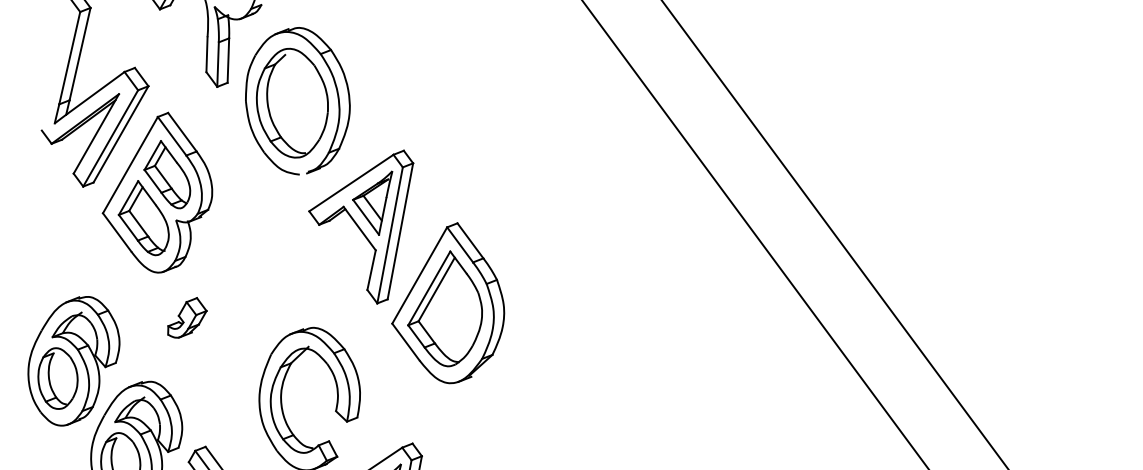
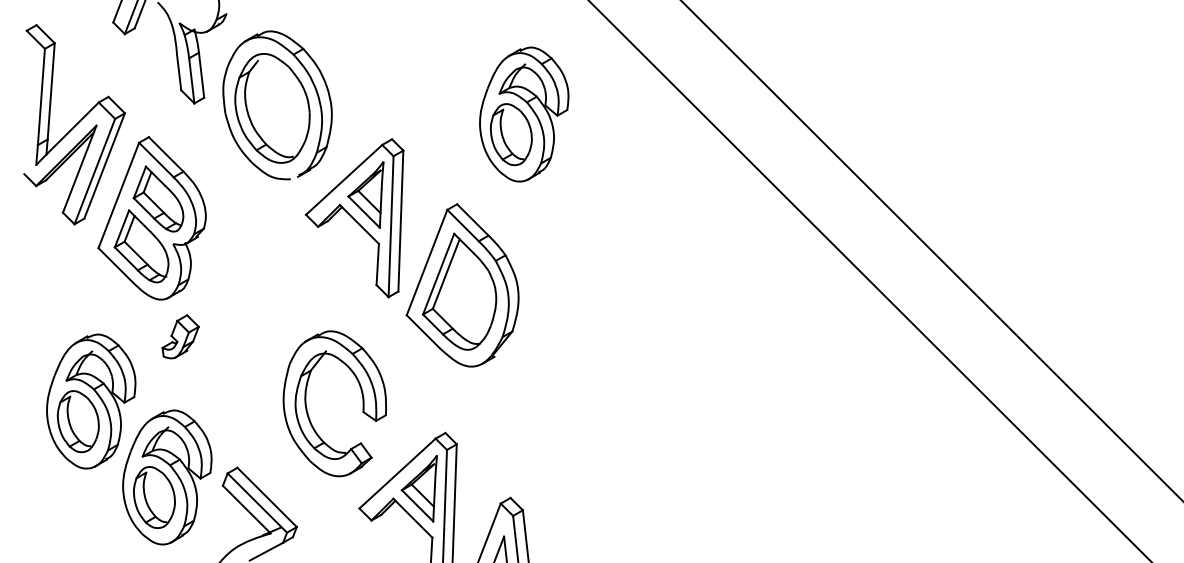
part: (536, 146) -> (524, 114), added
part: (187, 317) -> (180, 336), moved

